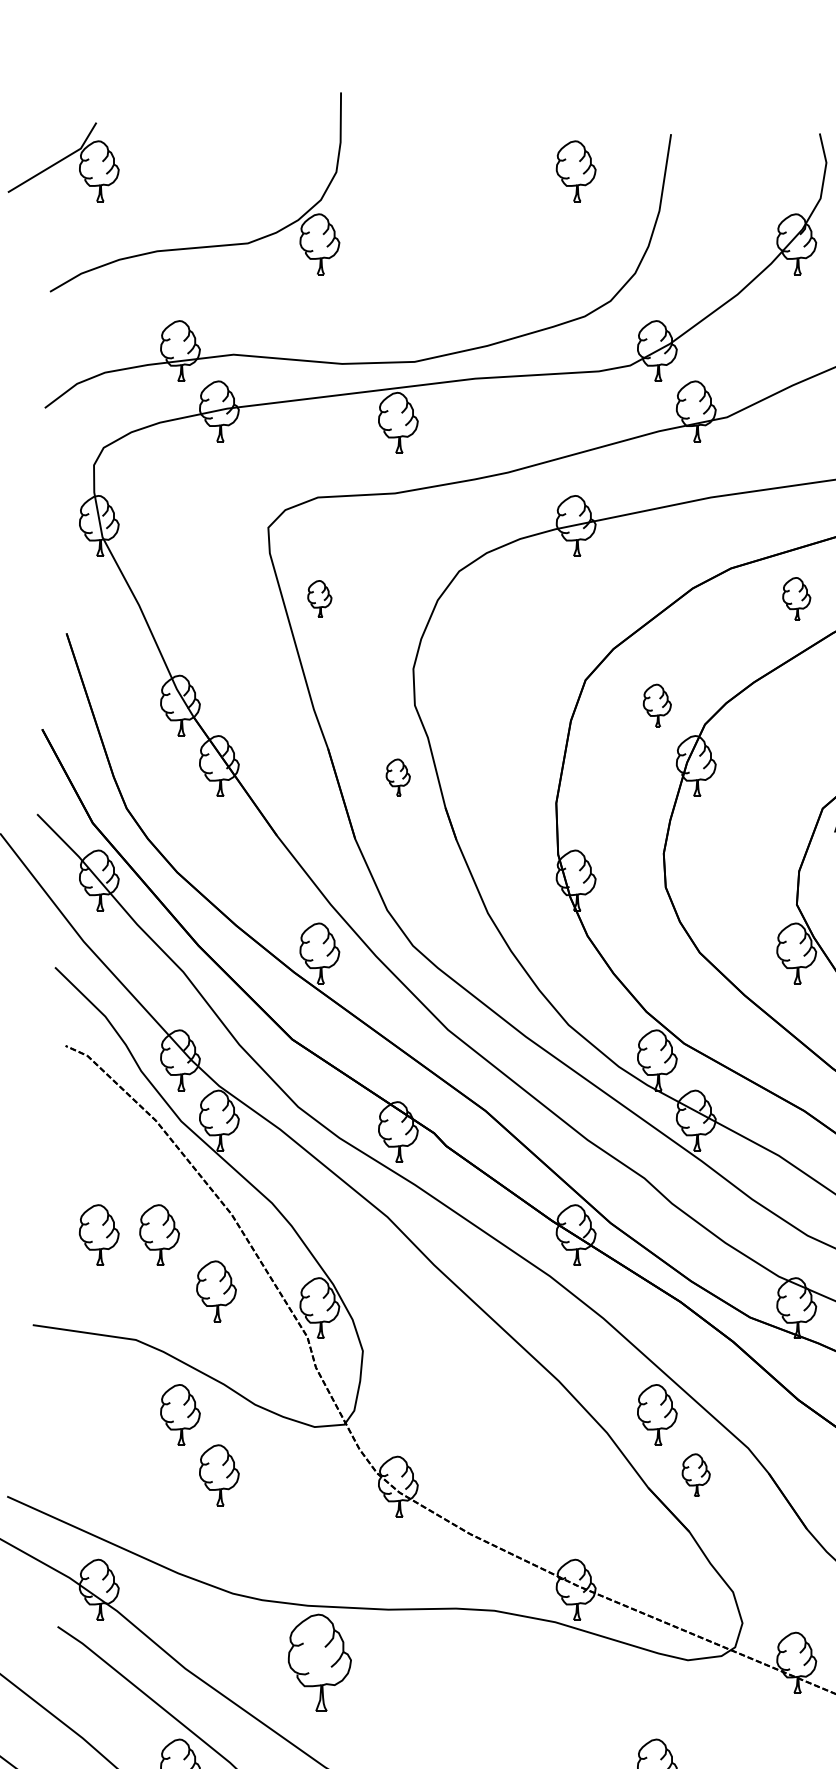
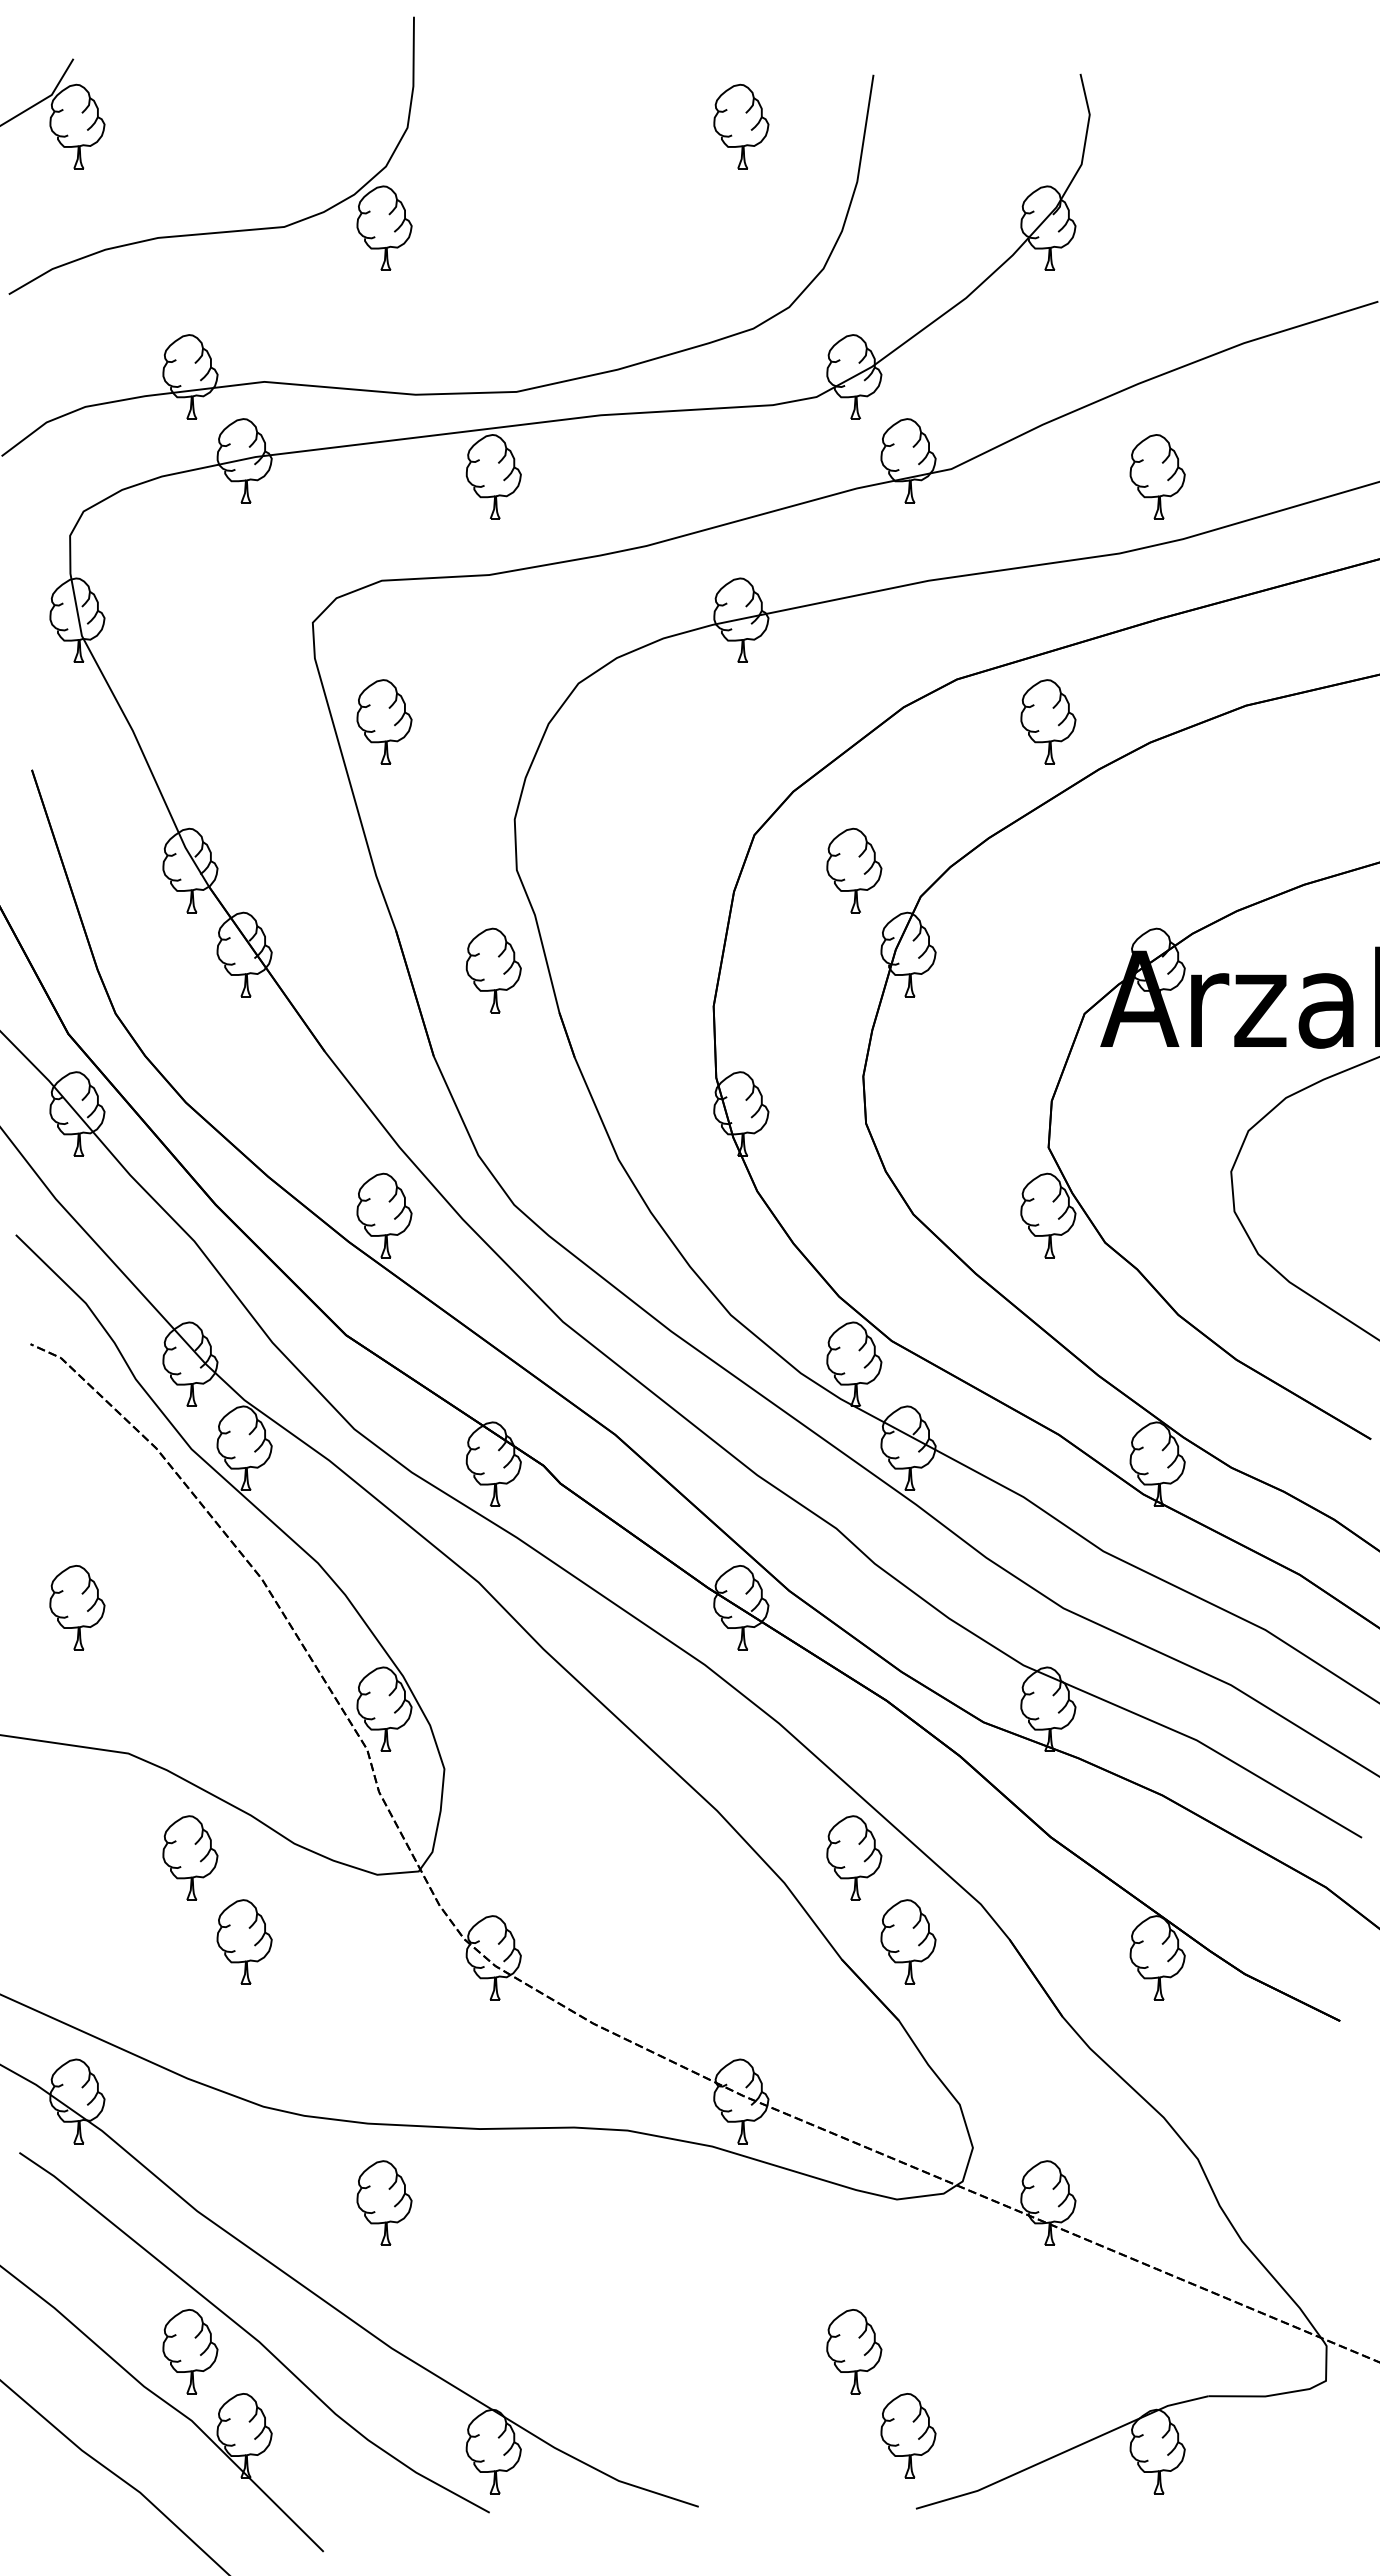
part: (319, 598) -> (384, 721), size x1.67
part: (796, 598) -> (1048, 721), size x1.43
part: (657, 705) -> (854, 870), size x1.43
part: (398, 777) -> (493, 970), size x1.67
part: (159, 1235) -> (161, 1607), removed
part: (216, 1291) -> (240, 1685), removed
part: (696, 1474) -> (908, 1941), size x1.43
part: (319, 1662) -> (384, 2202), size x0.62

